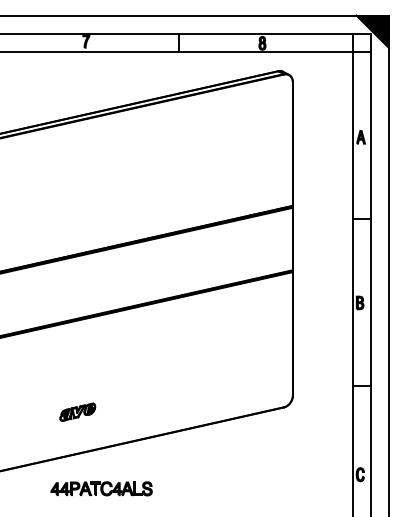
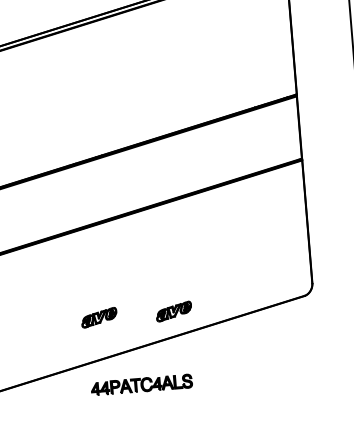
part: (152, 411) -> (173, 310), added
part: (101, 488) -> (141, 384), moved

